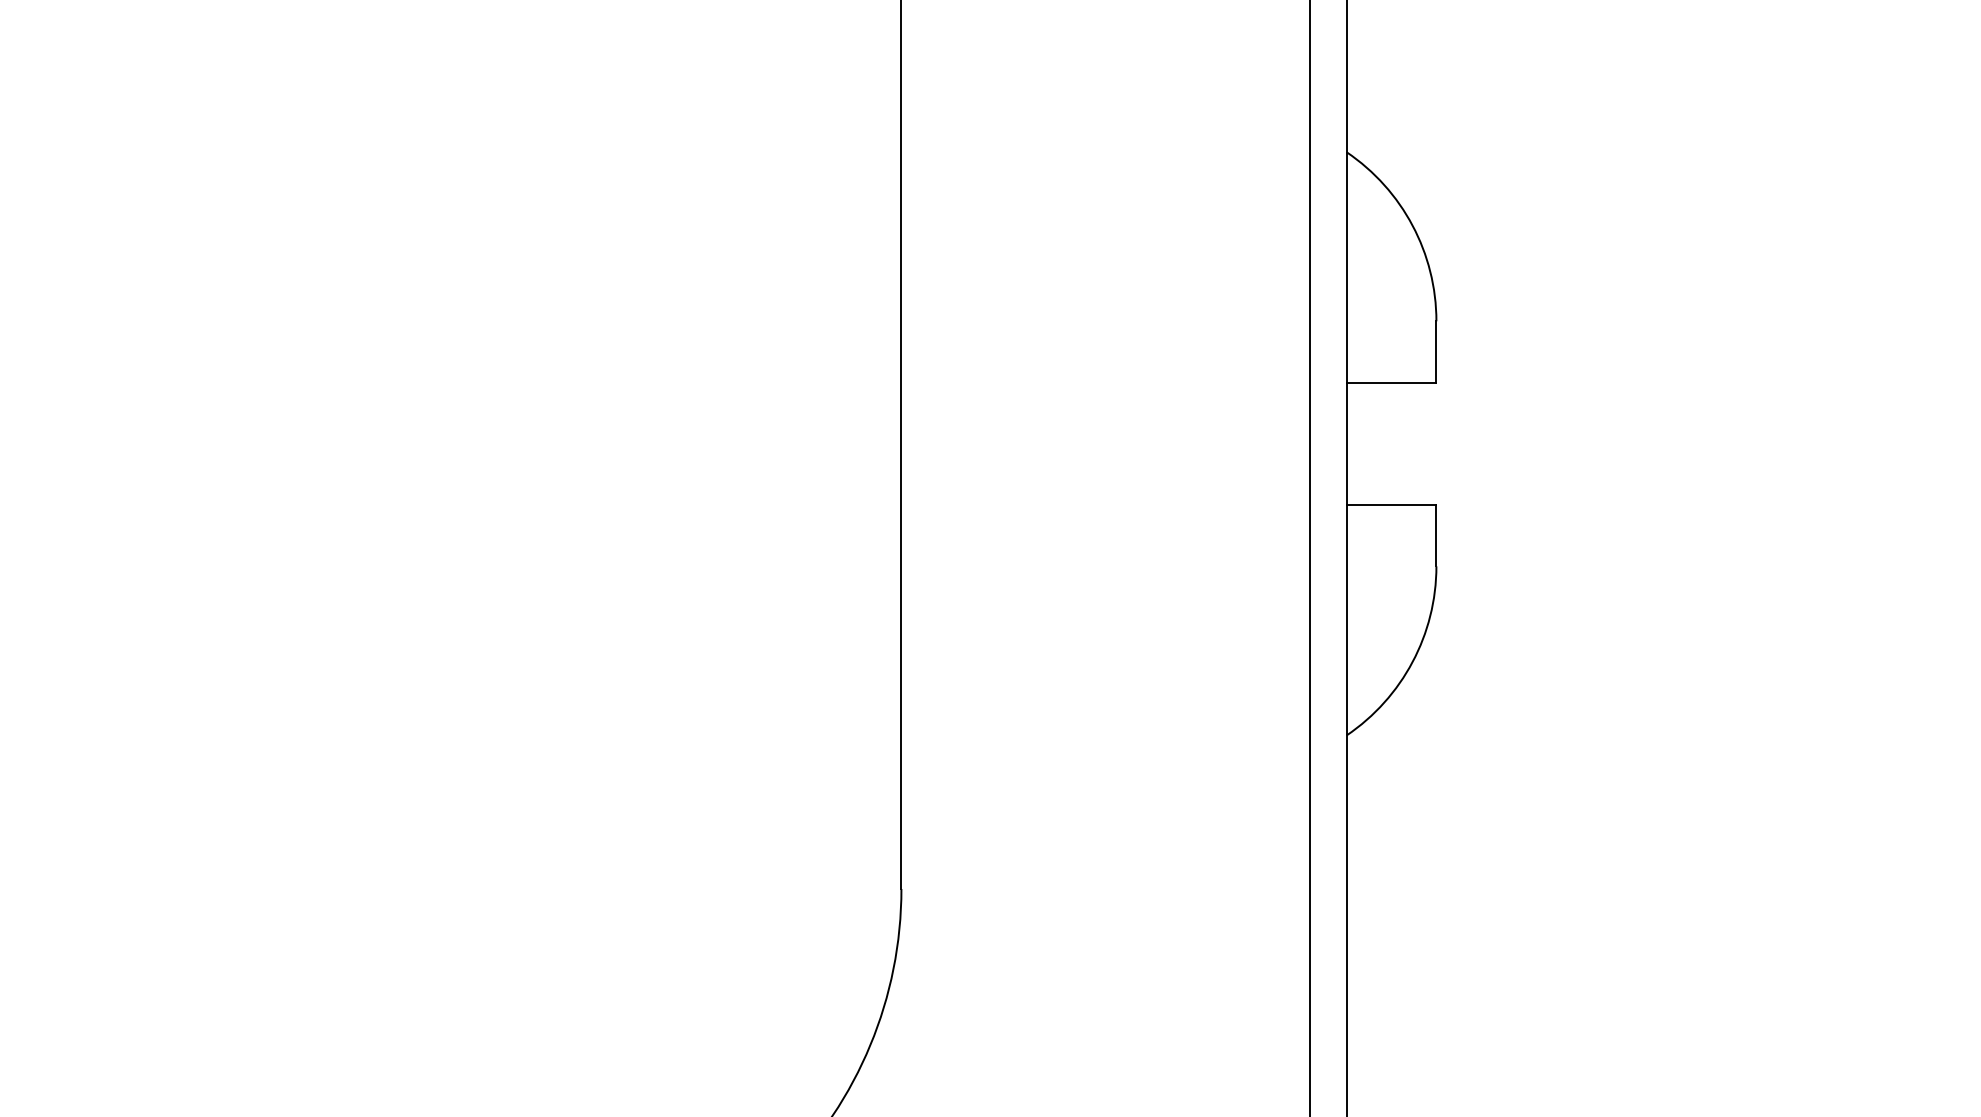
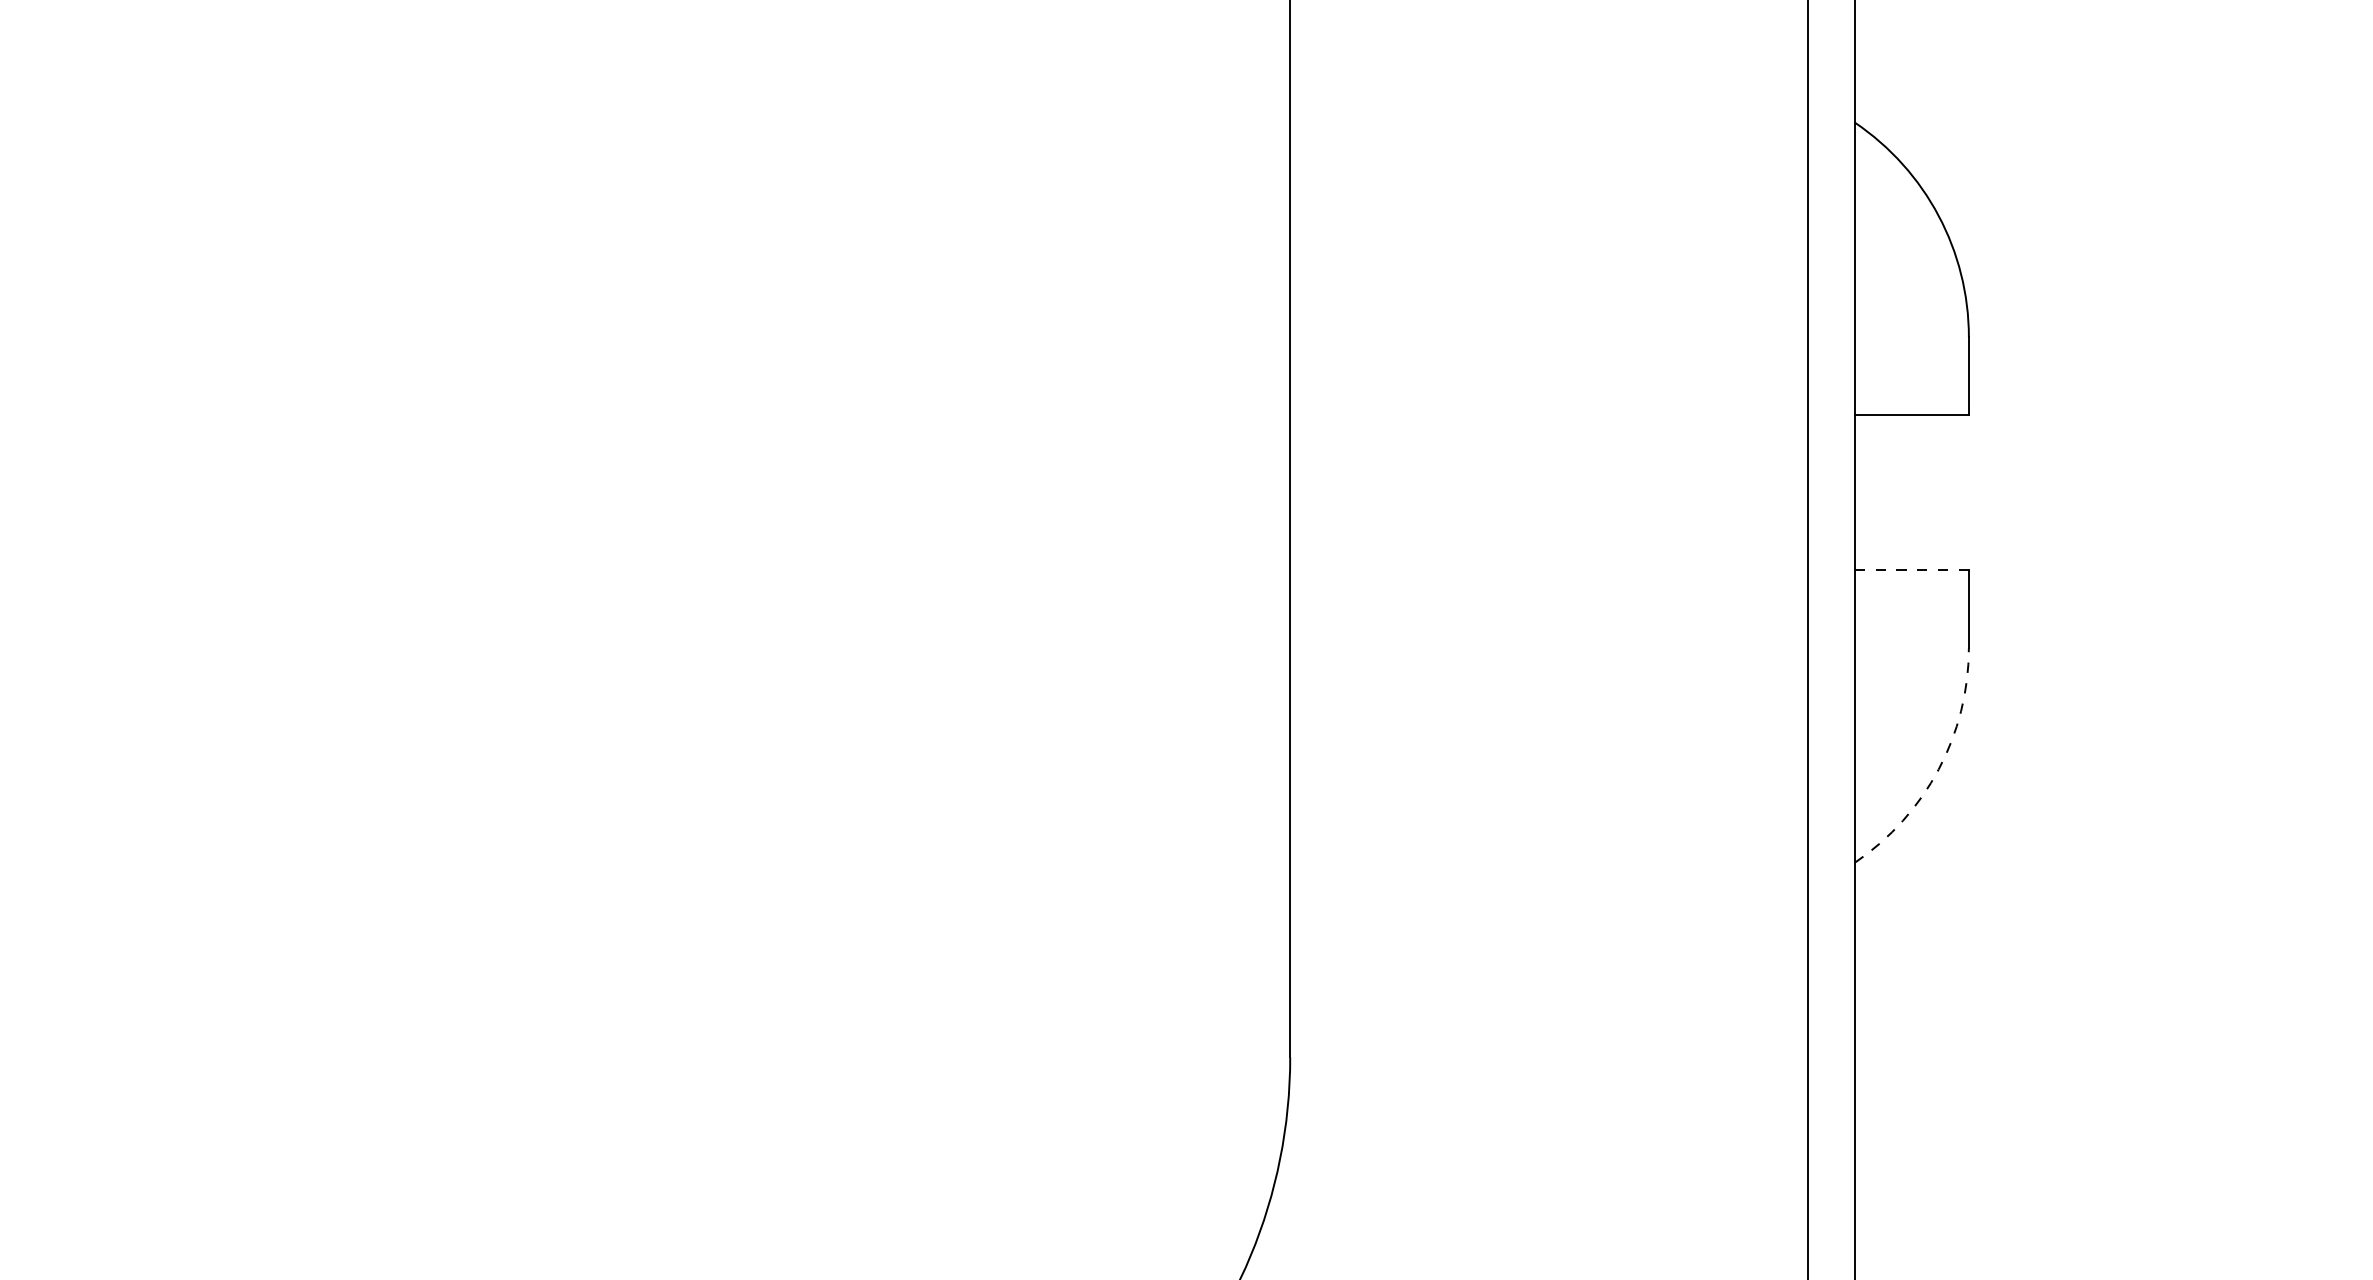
line: (1391, 505) -> (1911, 570), solid -> dashed
arc: (1412, 662) -> (1938, 770), solid -> dashed

